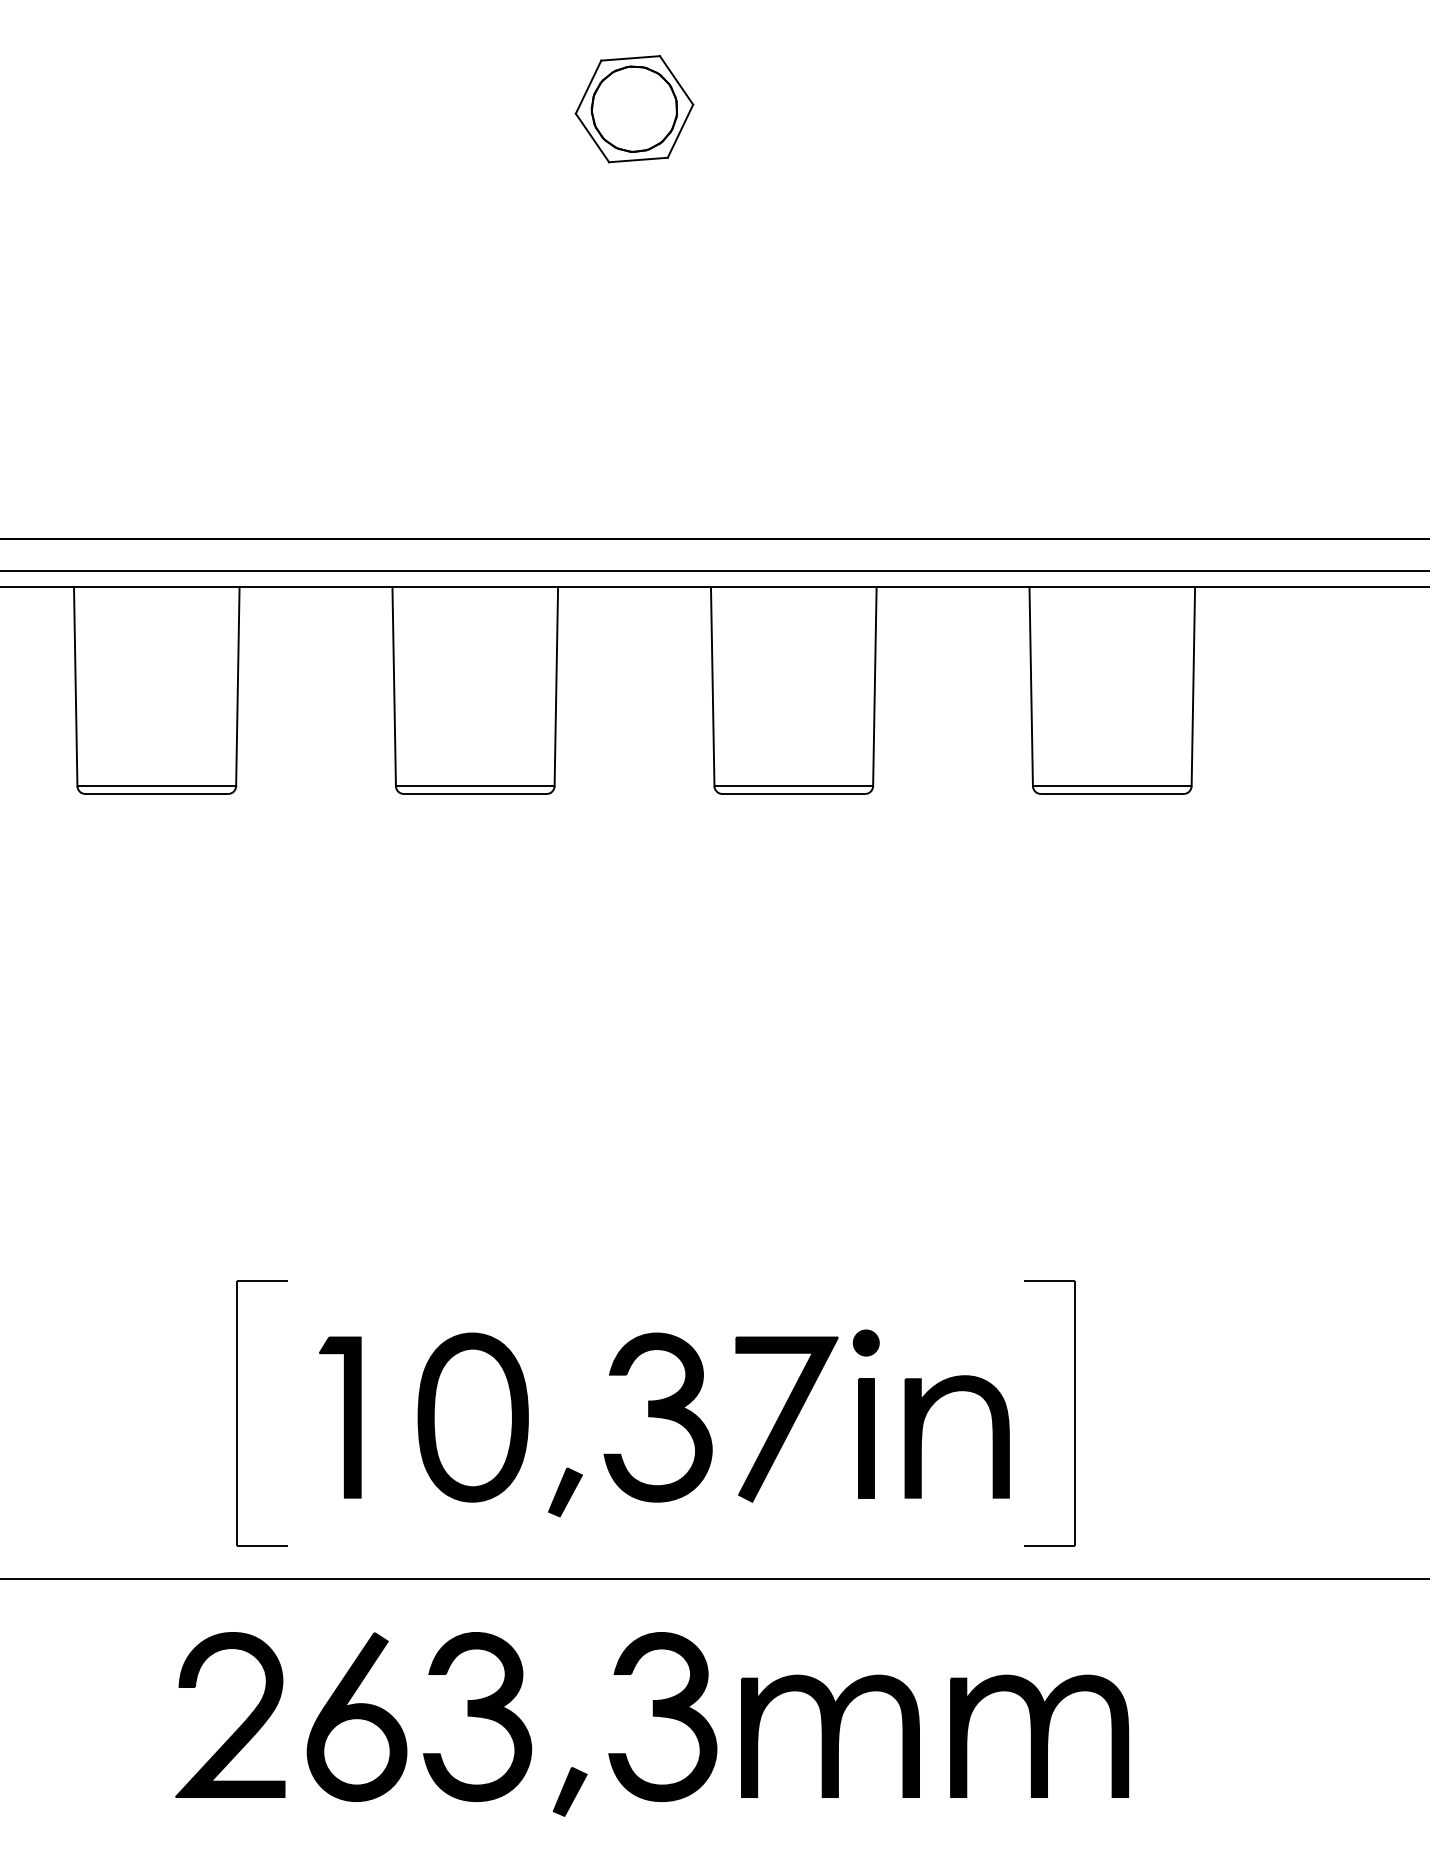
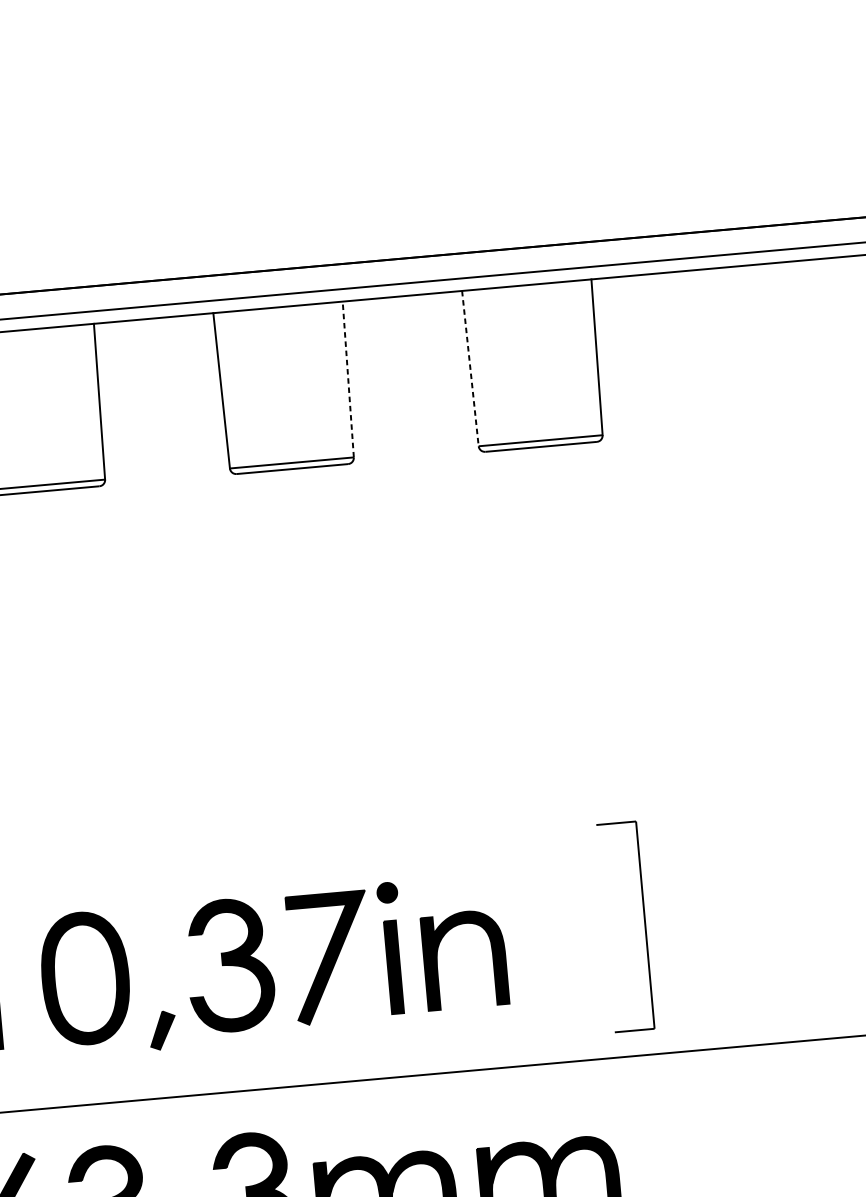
line: (874, 686) -> (347, 379), solid -> dashed
line: (1031, 686) -> (470, 368), solid -> dashed
part: (1074, 1413) -> (644, 925), moved

